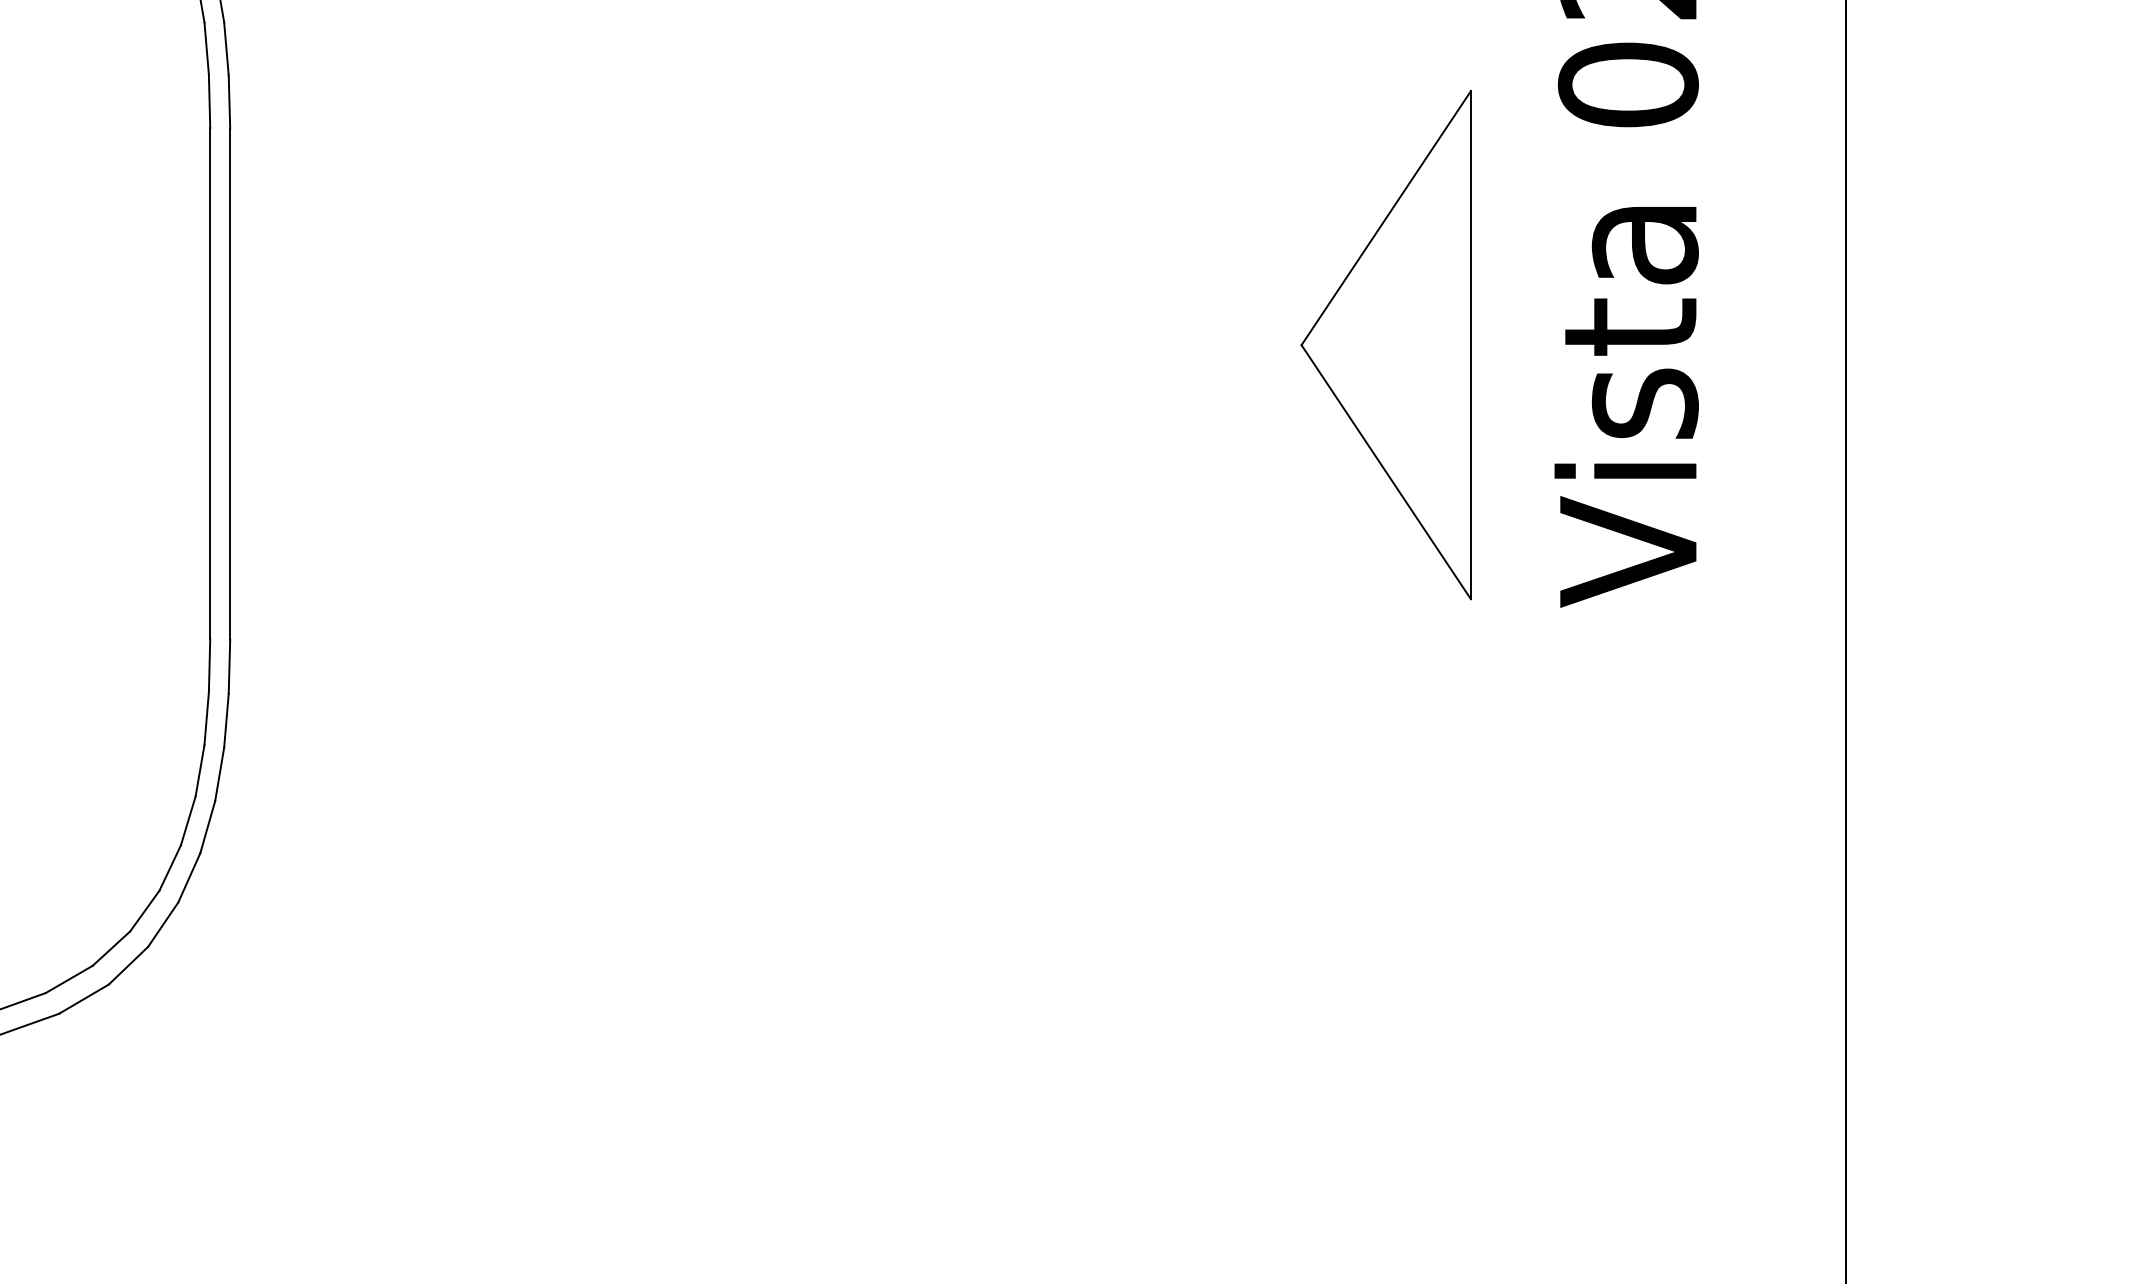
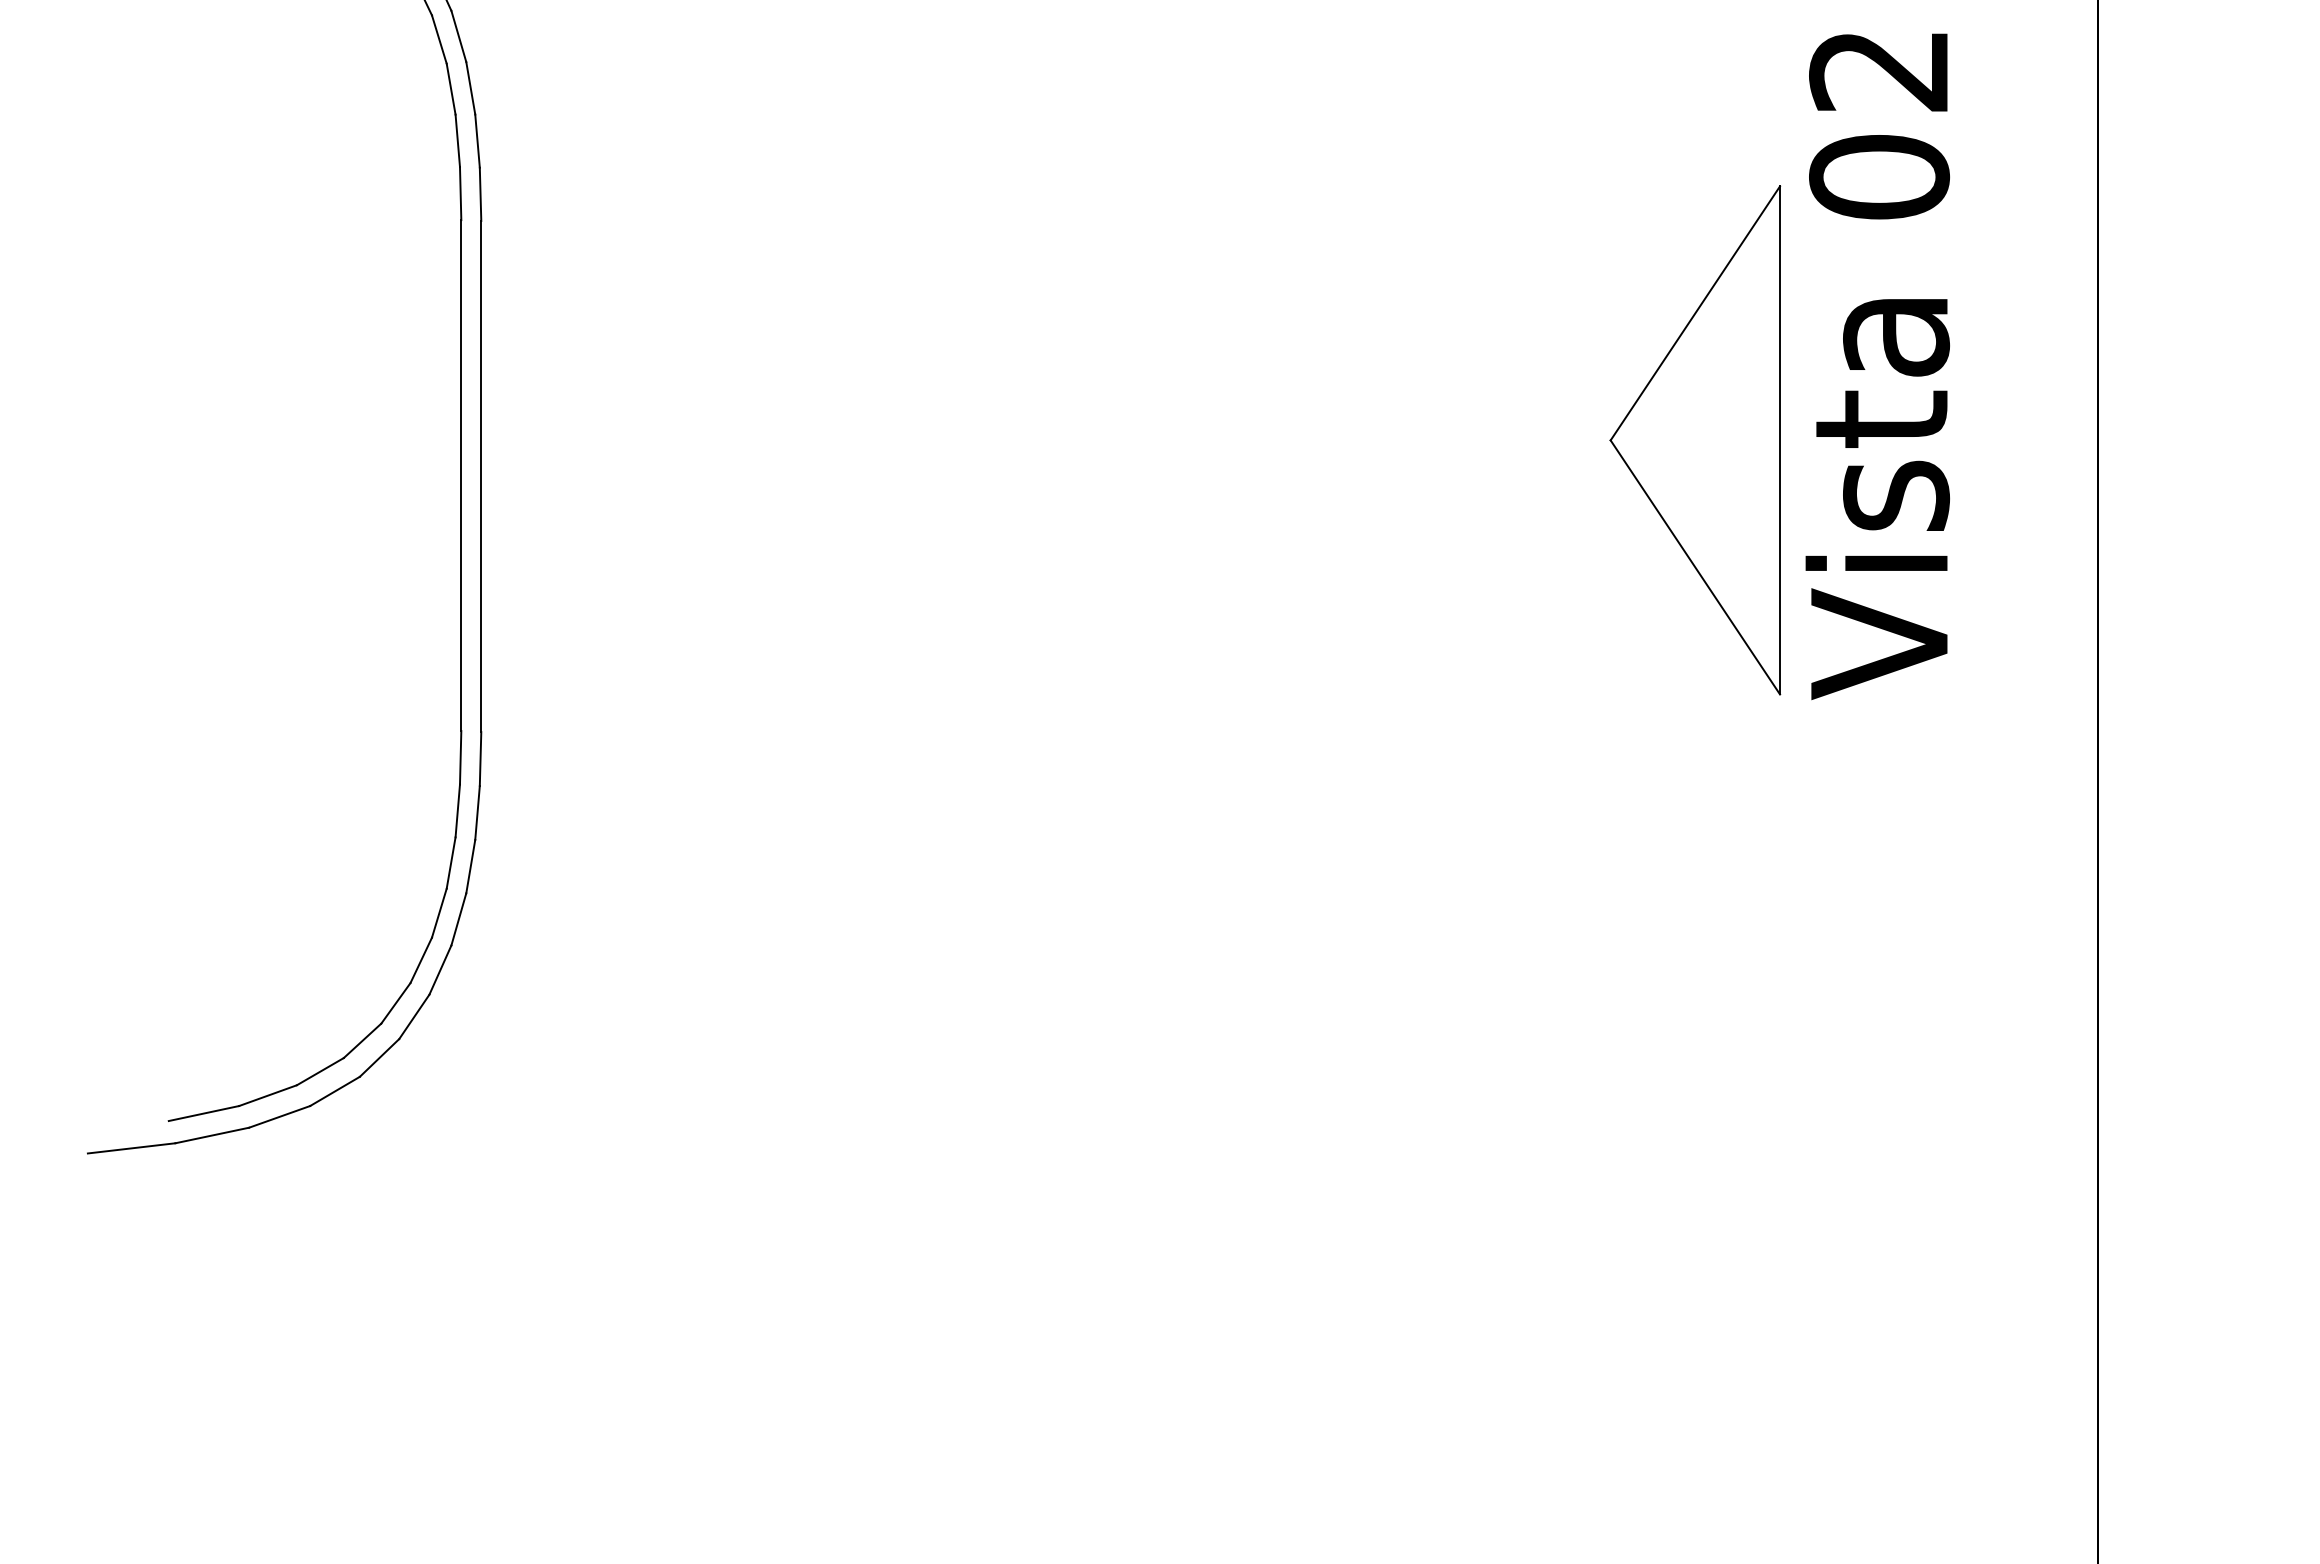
part: (1386, 345) -> (1695, 440), moved

